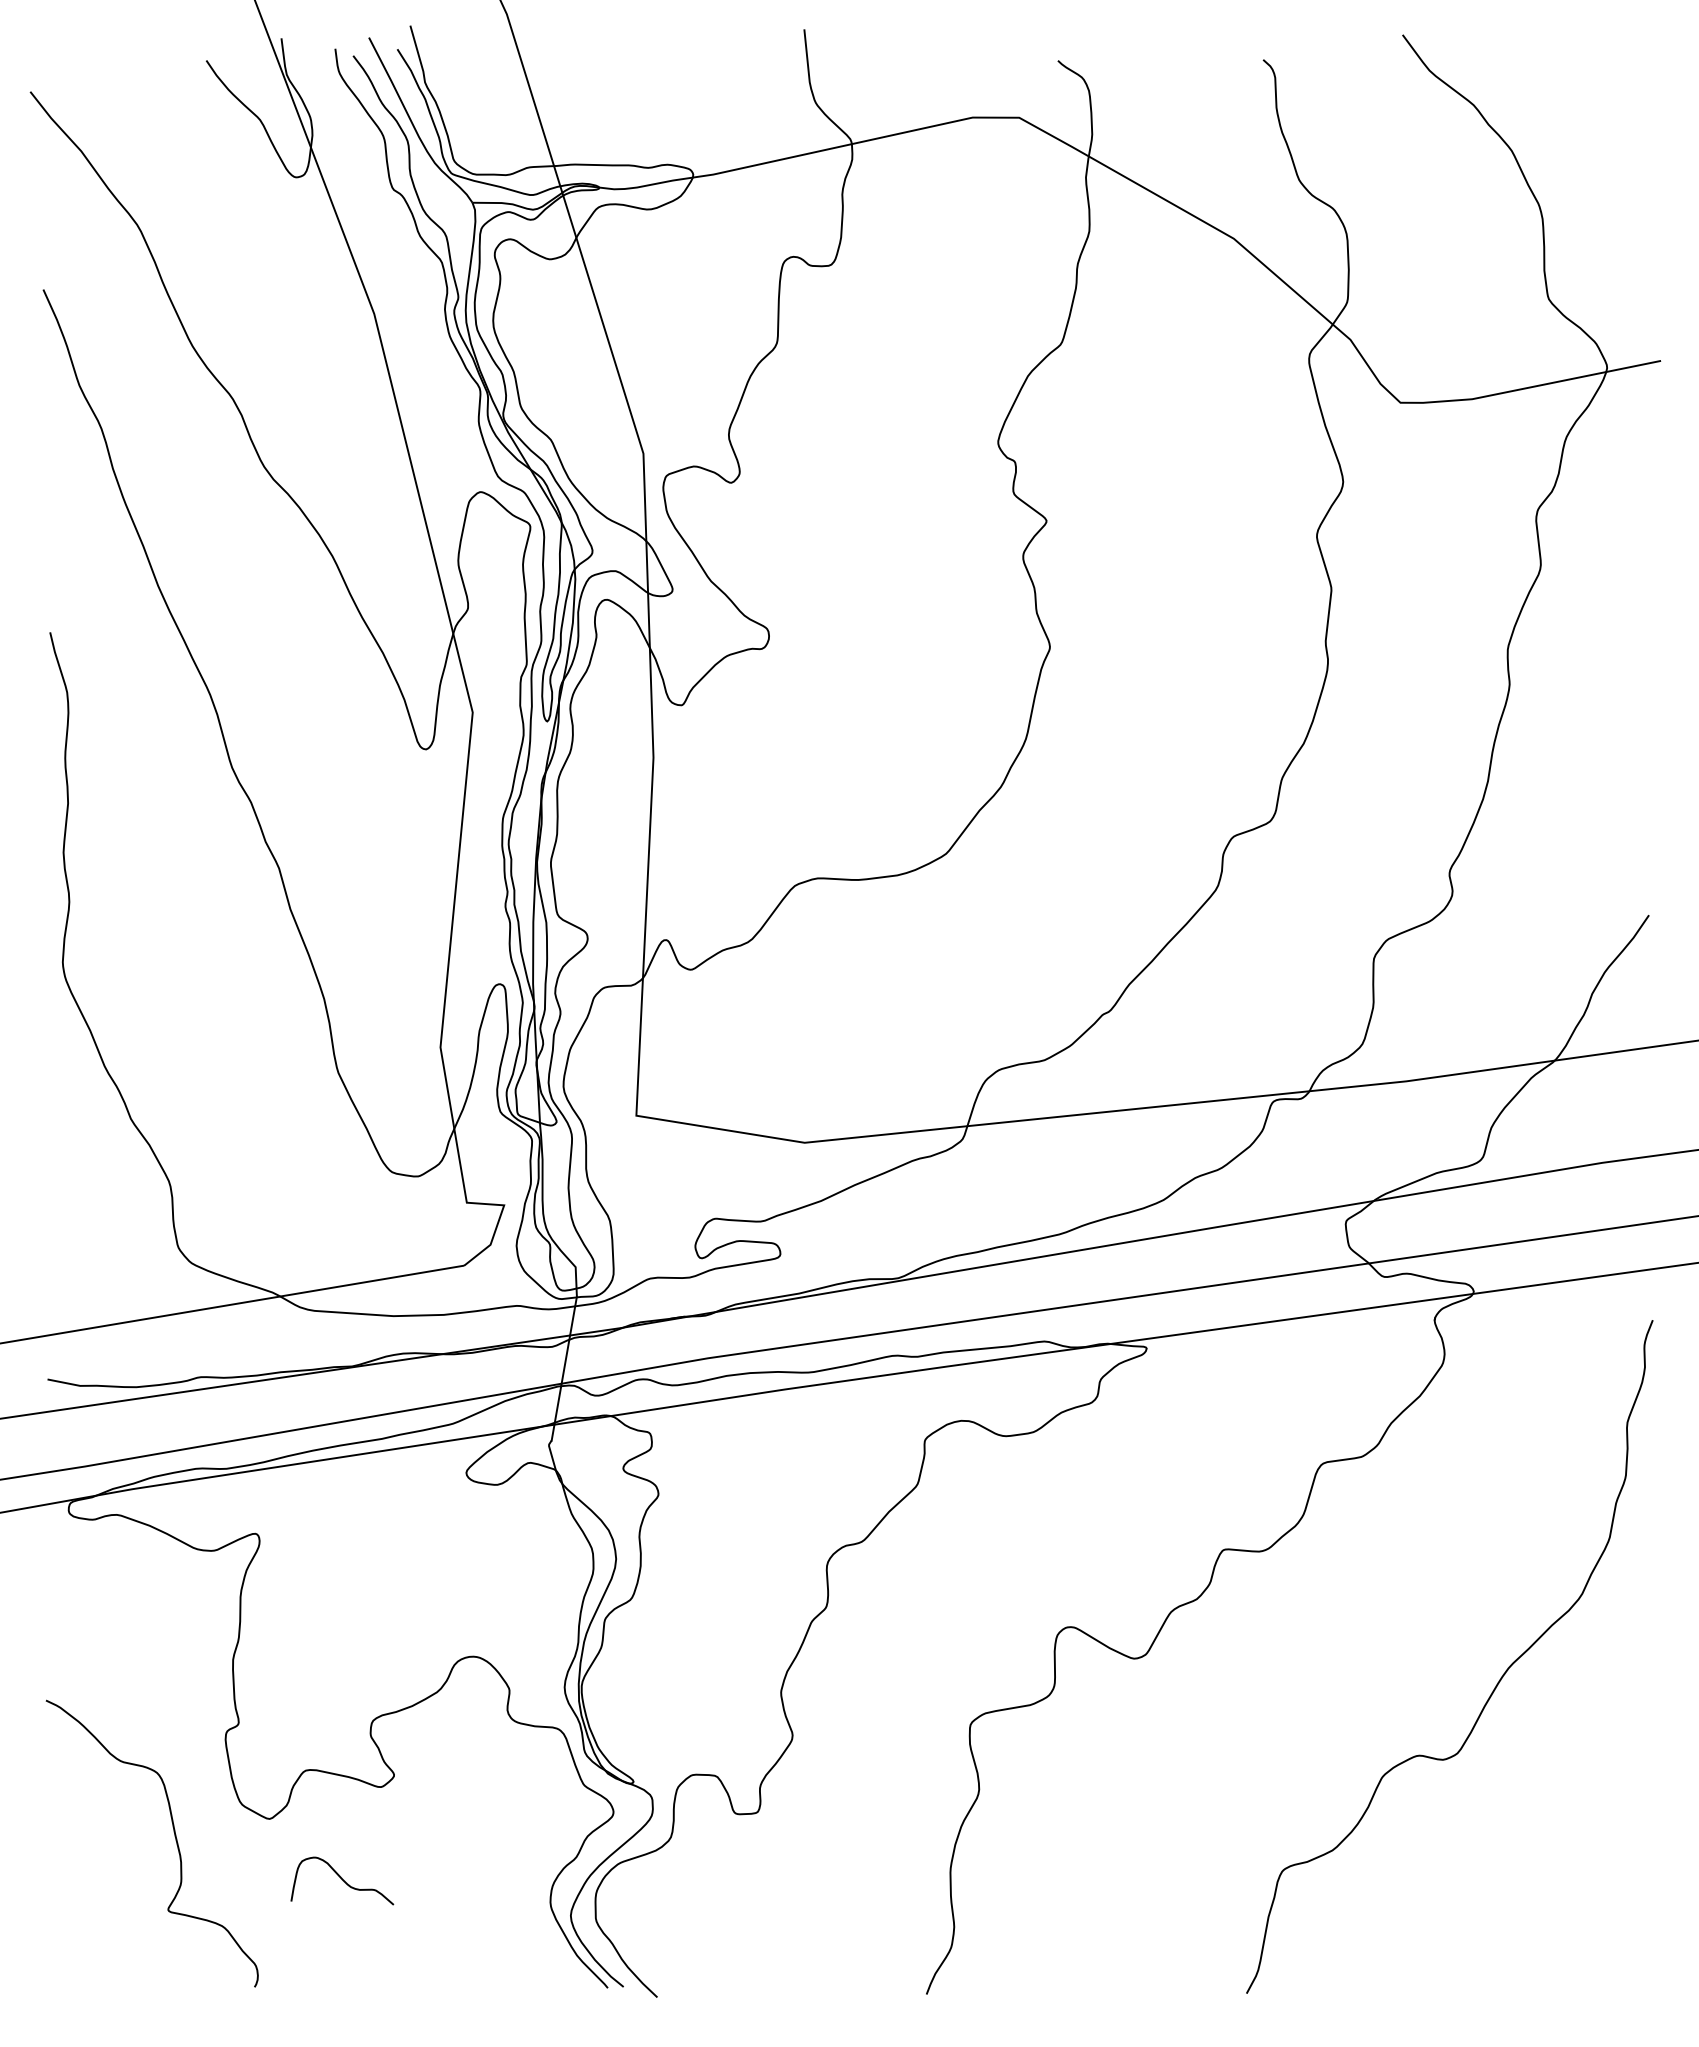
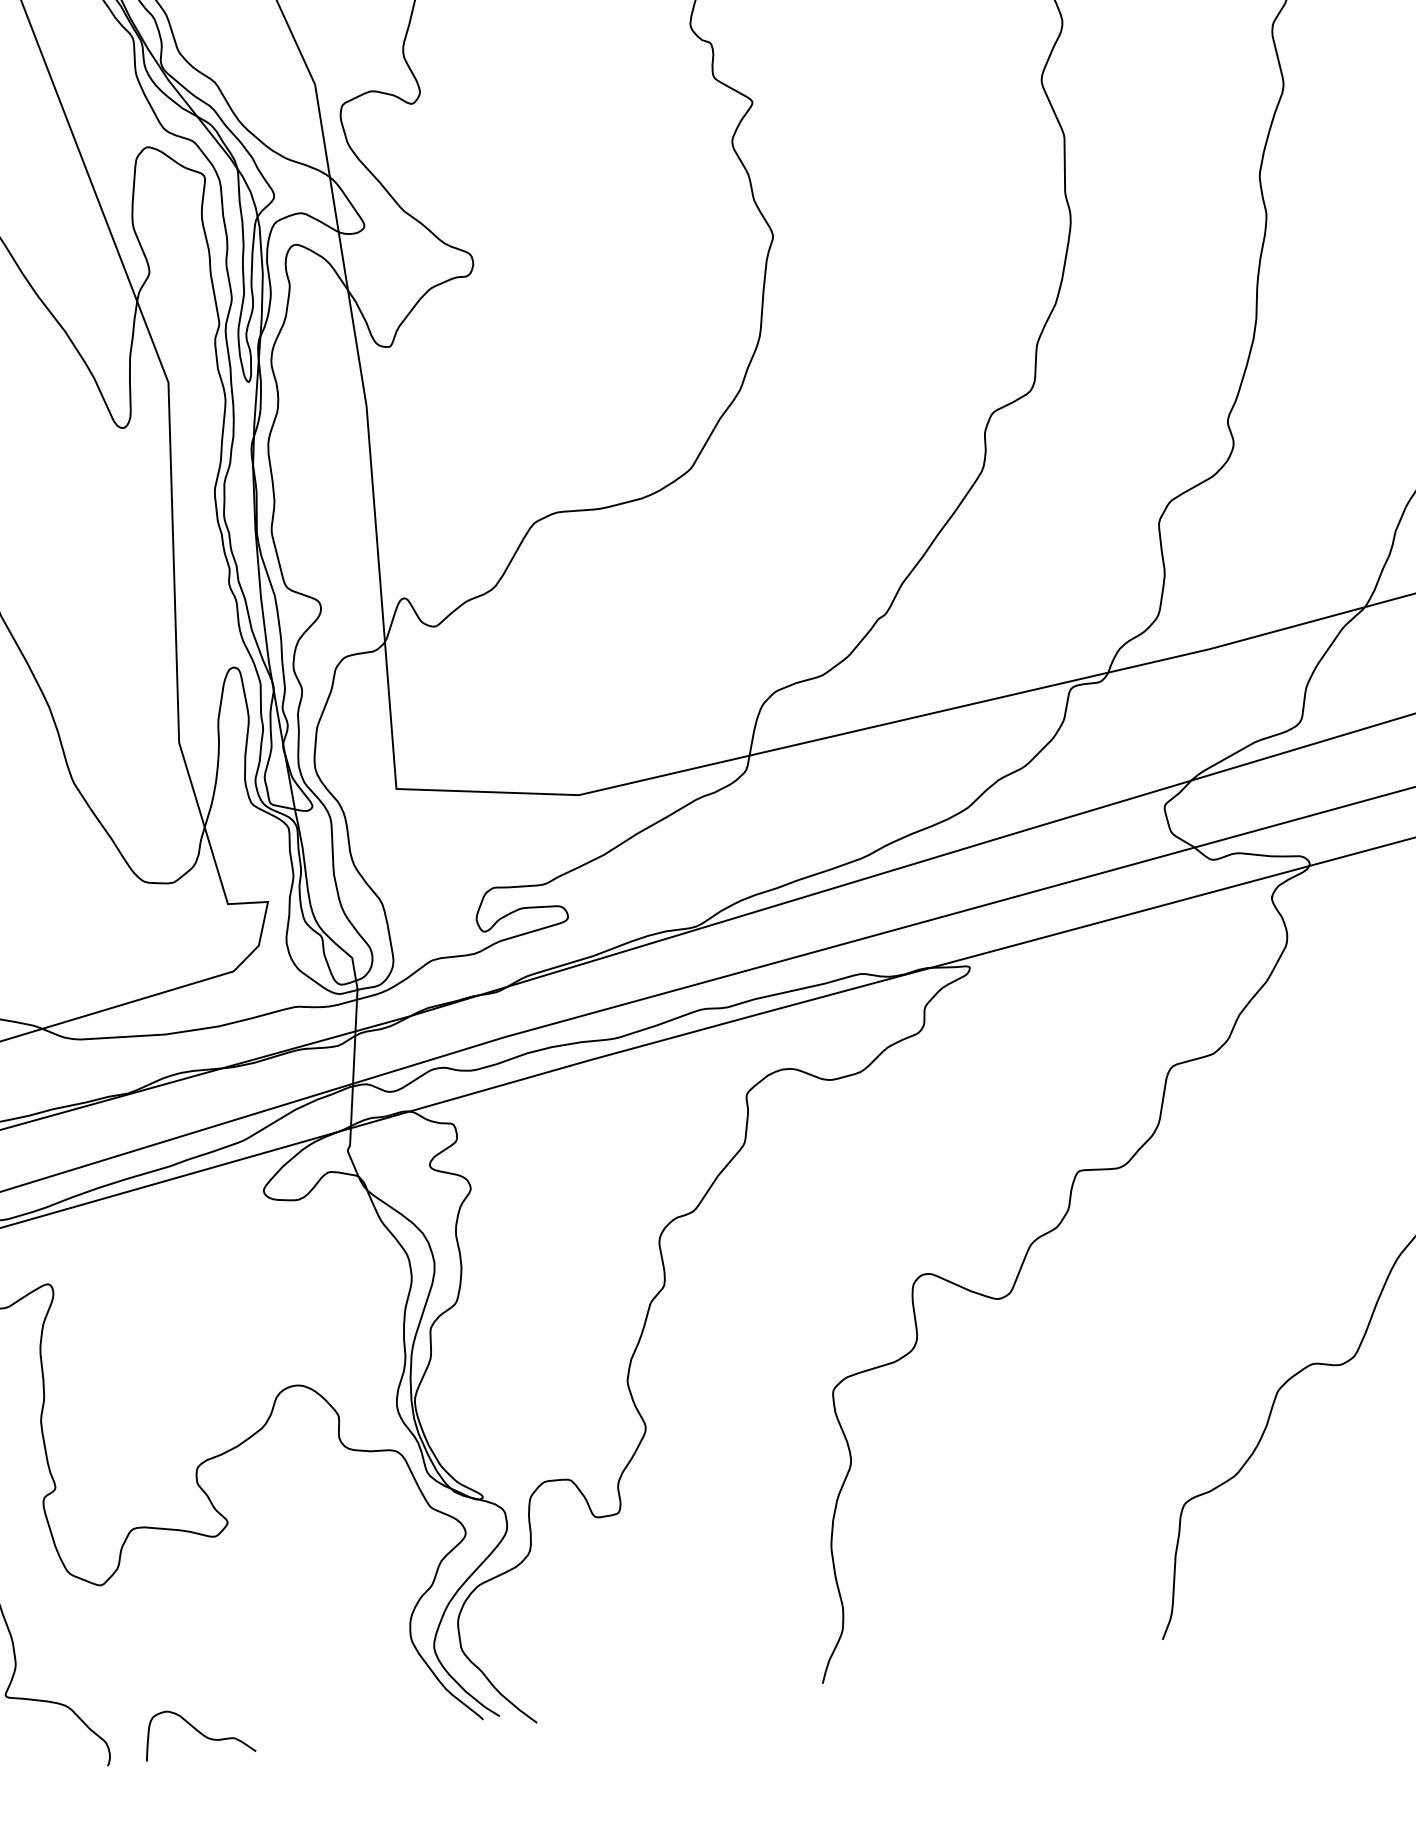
curve: (342, 1880) -> (198, 1732), moved

